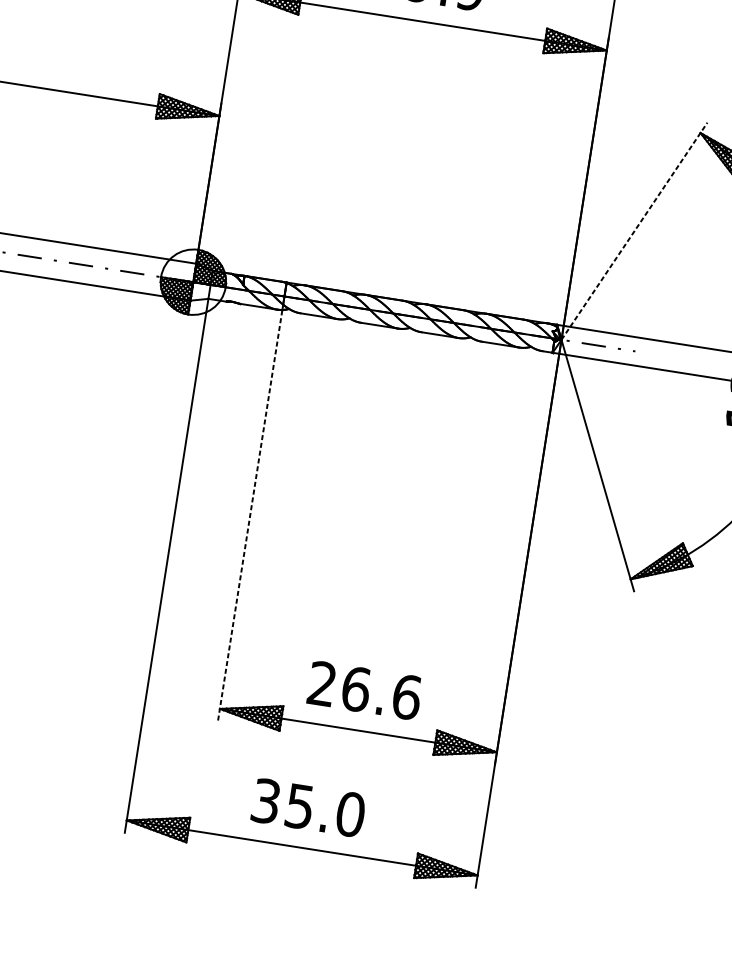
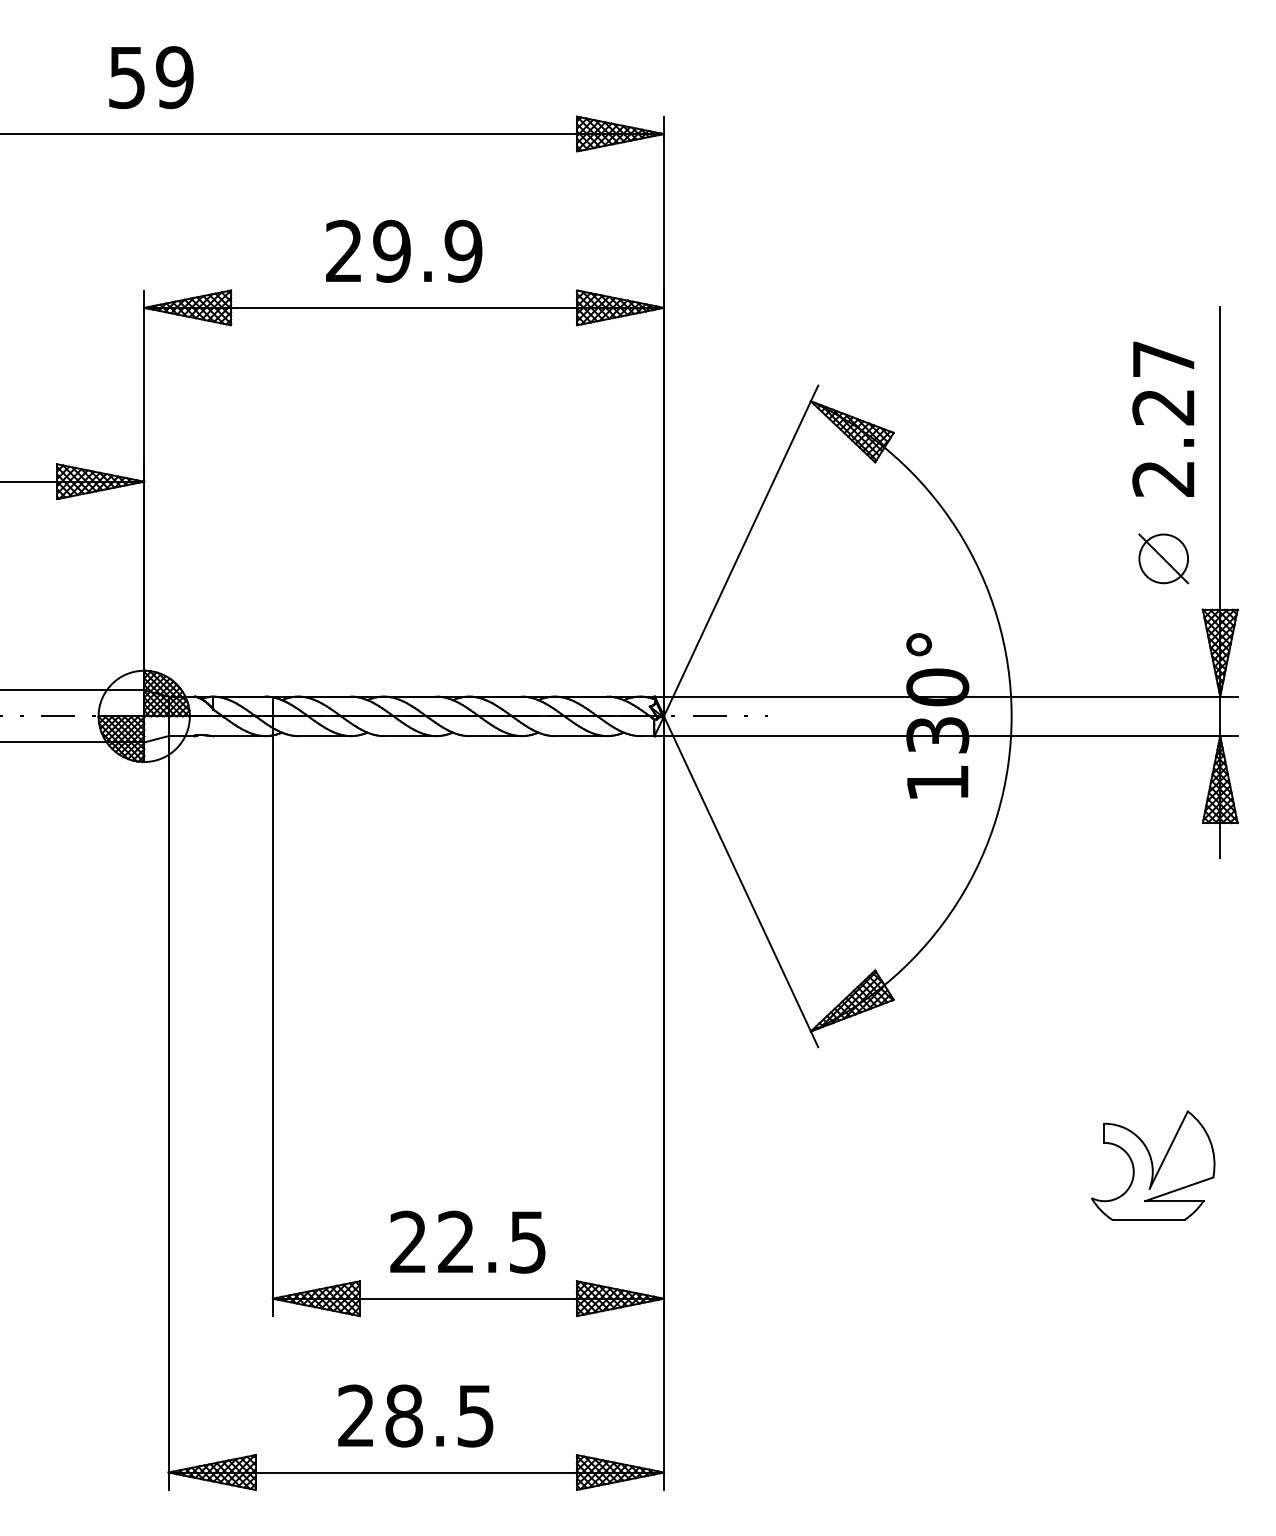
line: (634, 230) -> (741, 550), dashed -> solid
line: (249, 516) -> (272, 1026), dashed -> solid
text: (381, 692) -> (492, 1241), 26.6 -> 22.5
text: (308, 807) -> (416, 1415), 35.0 -> 28.5

